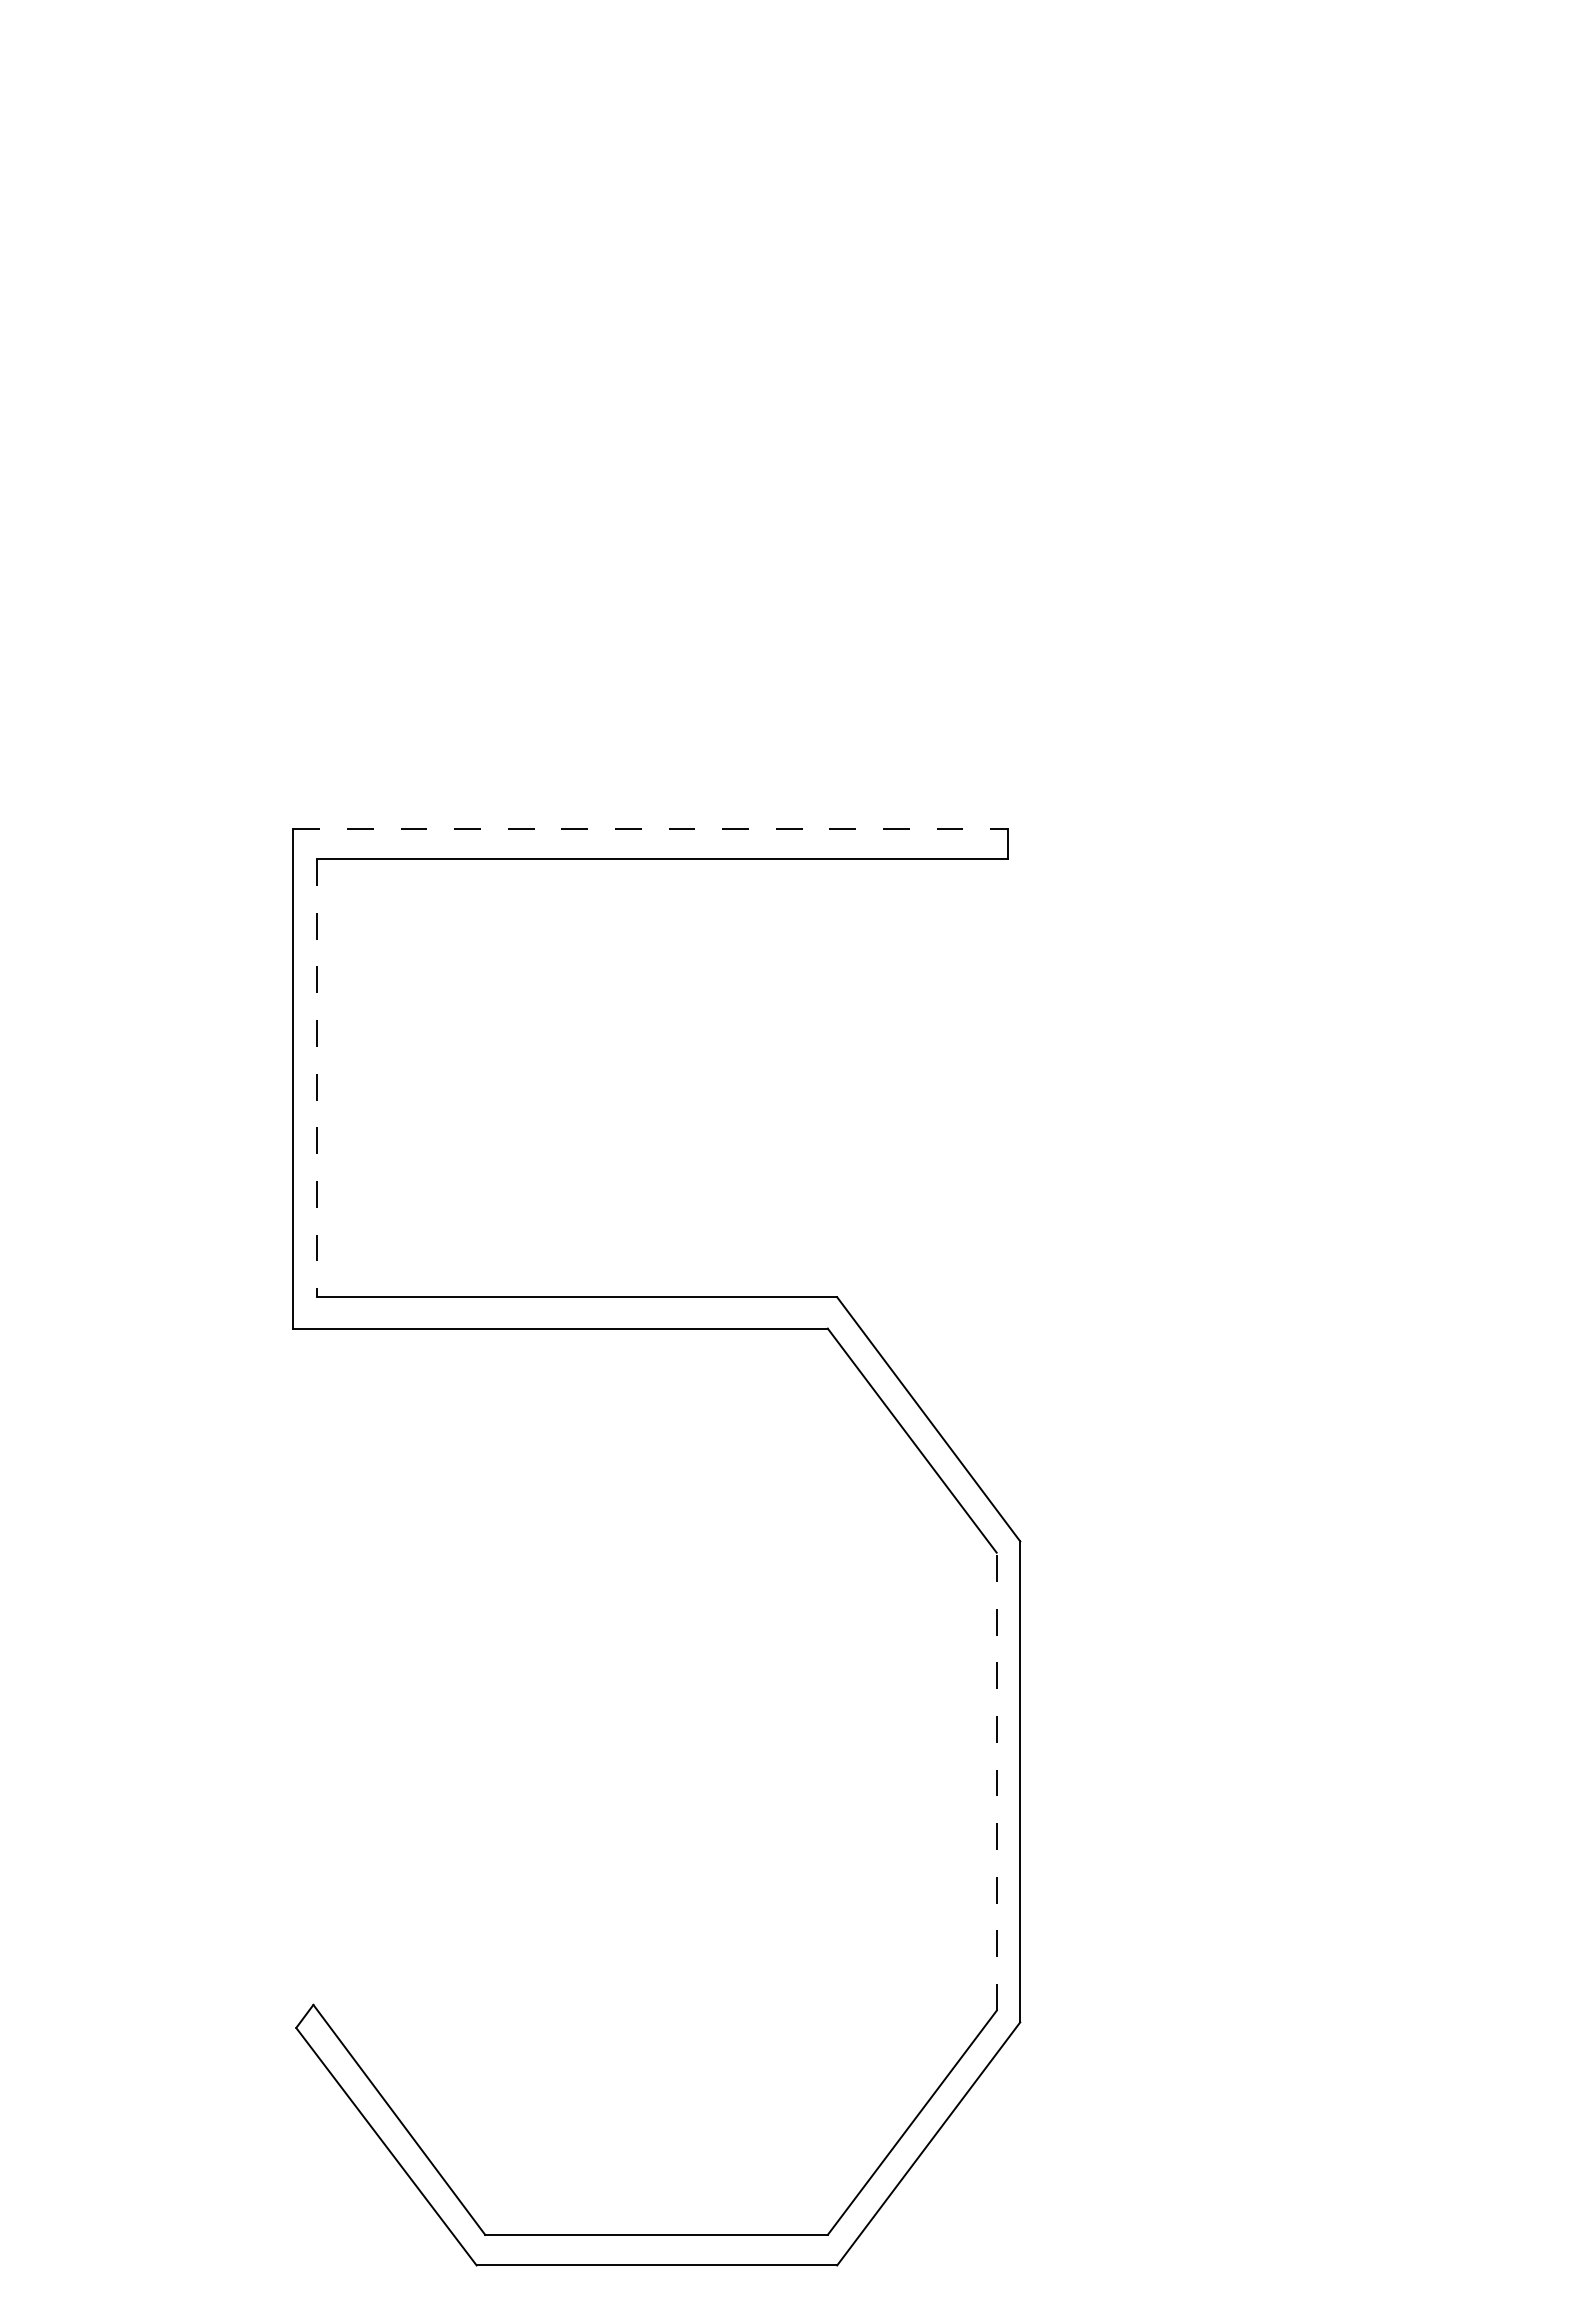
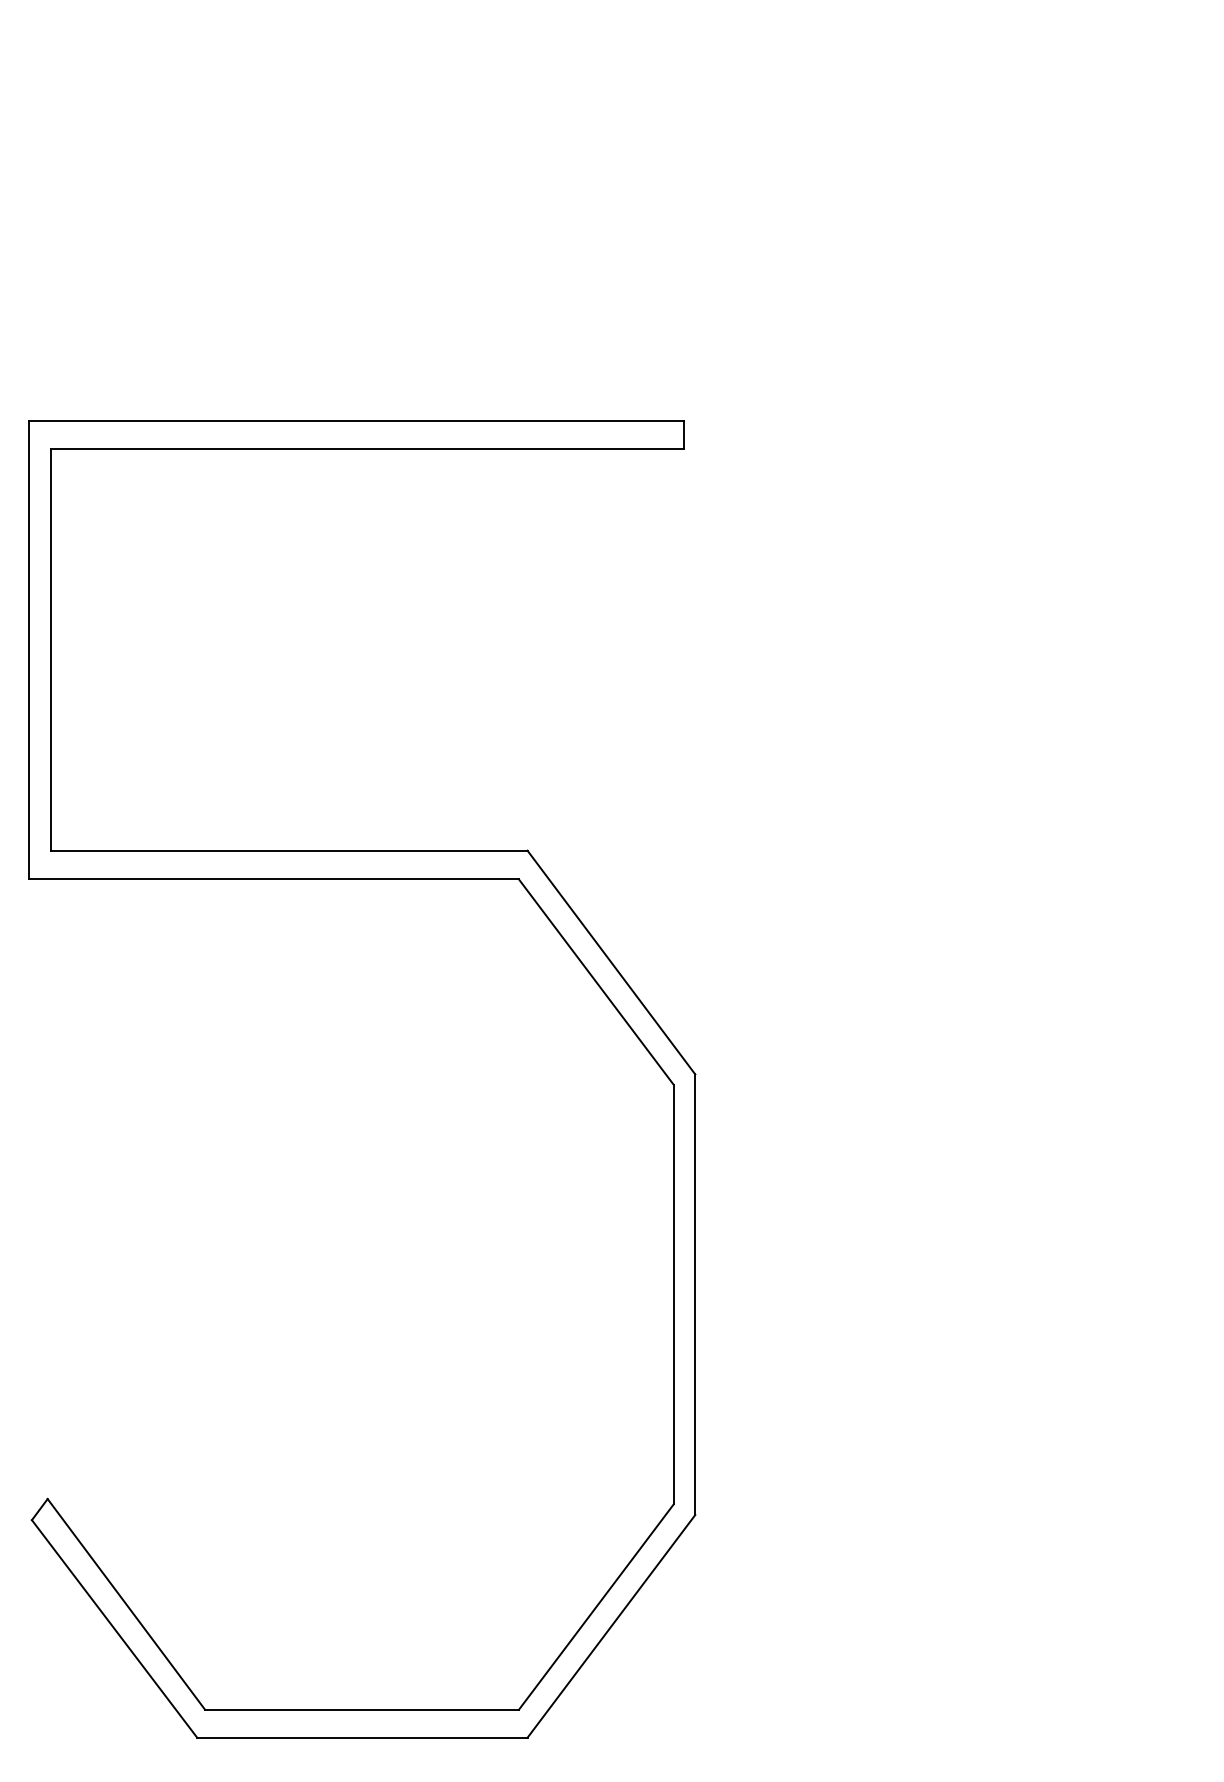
line: (651, 828) -> (357, 421), dashed -> solid
line: (317, 1078) -> (51, 650), dashed -> solid
line: (996, 1781) -> (673, 1294), dashed -> solid

